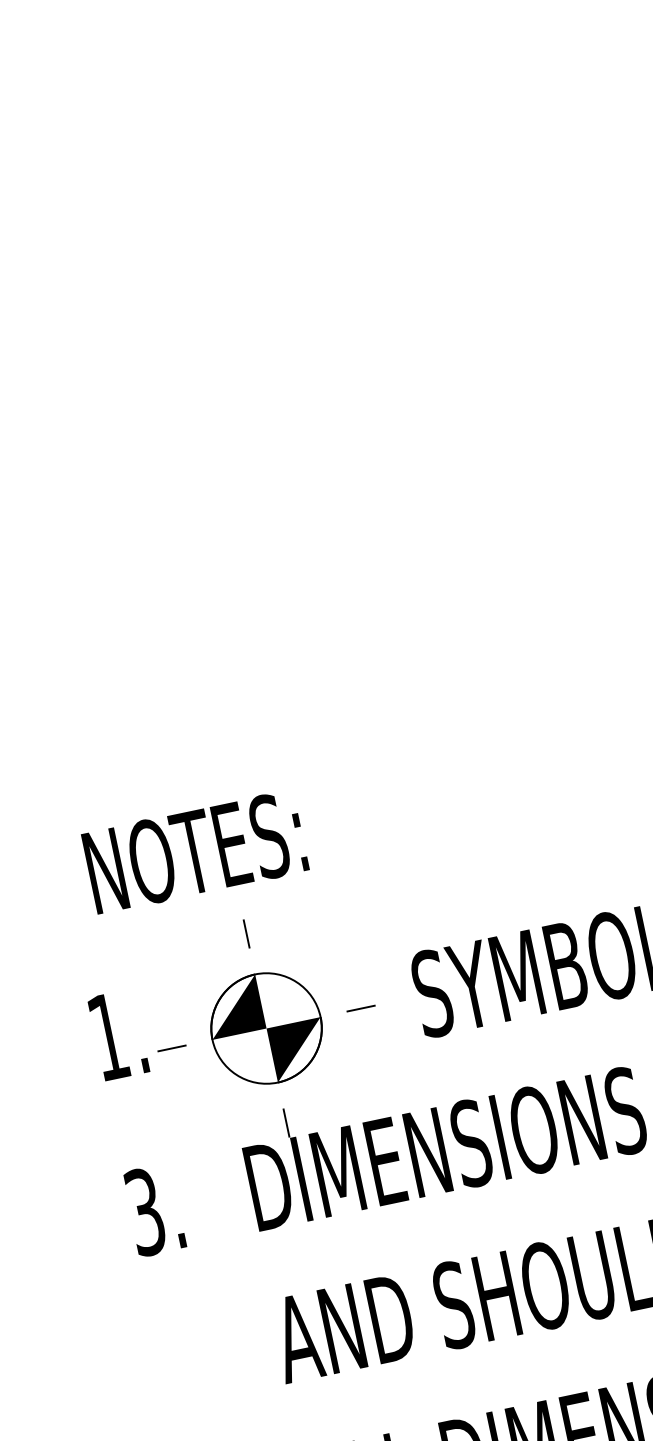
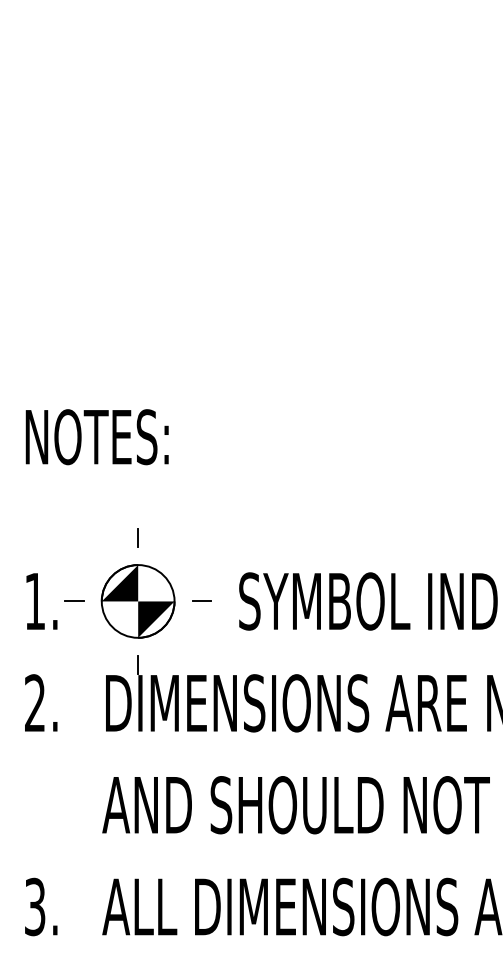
text: (194, 852) -> (96, 437), moved
text: (117, 1035) -> (41, 601), moved
text: (145, 1212) -> (35, 703), 3. -> 2.

